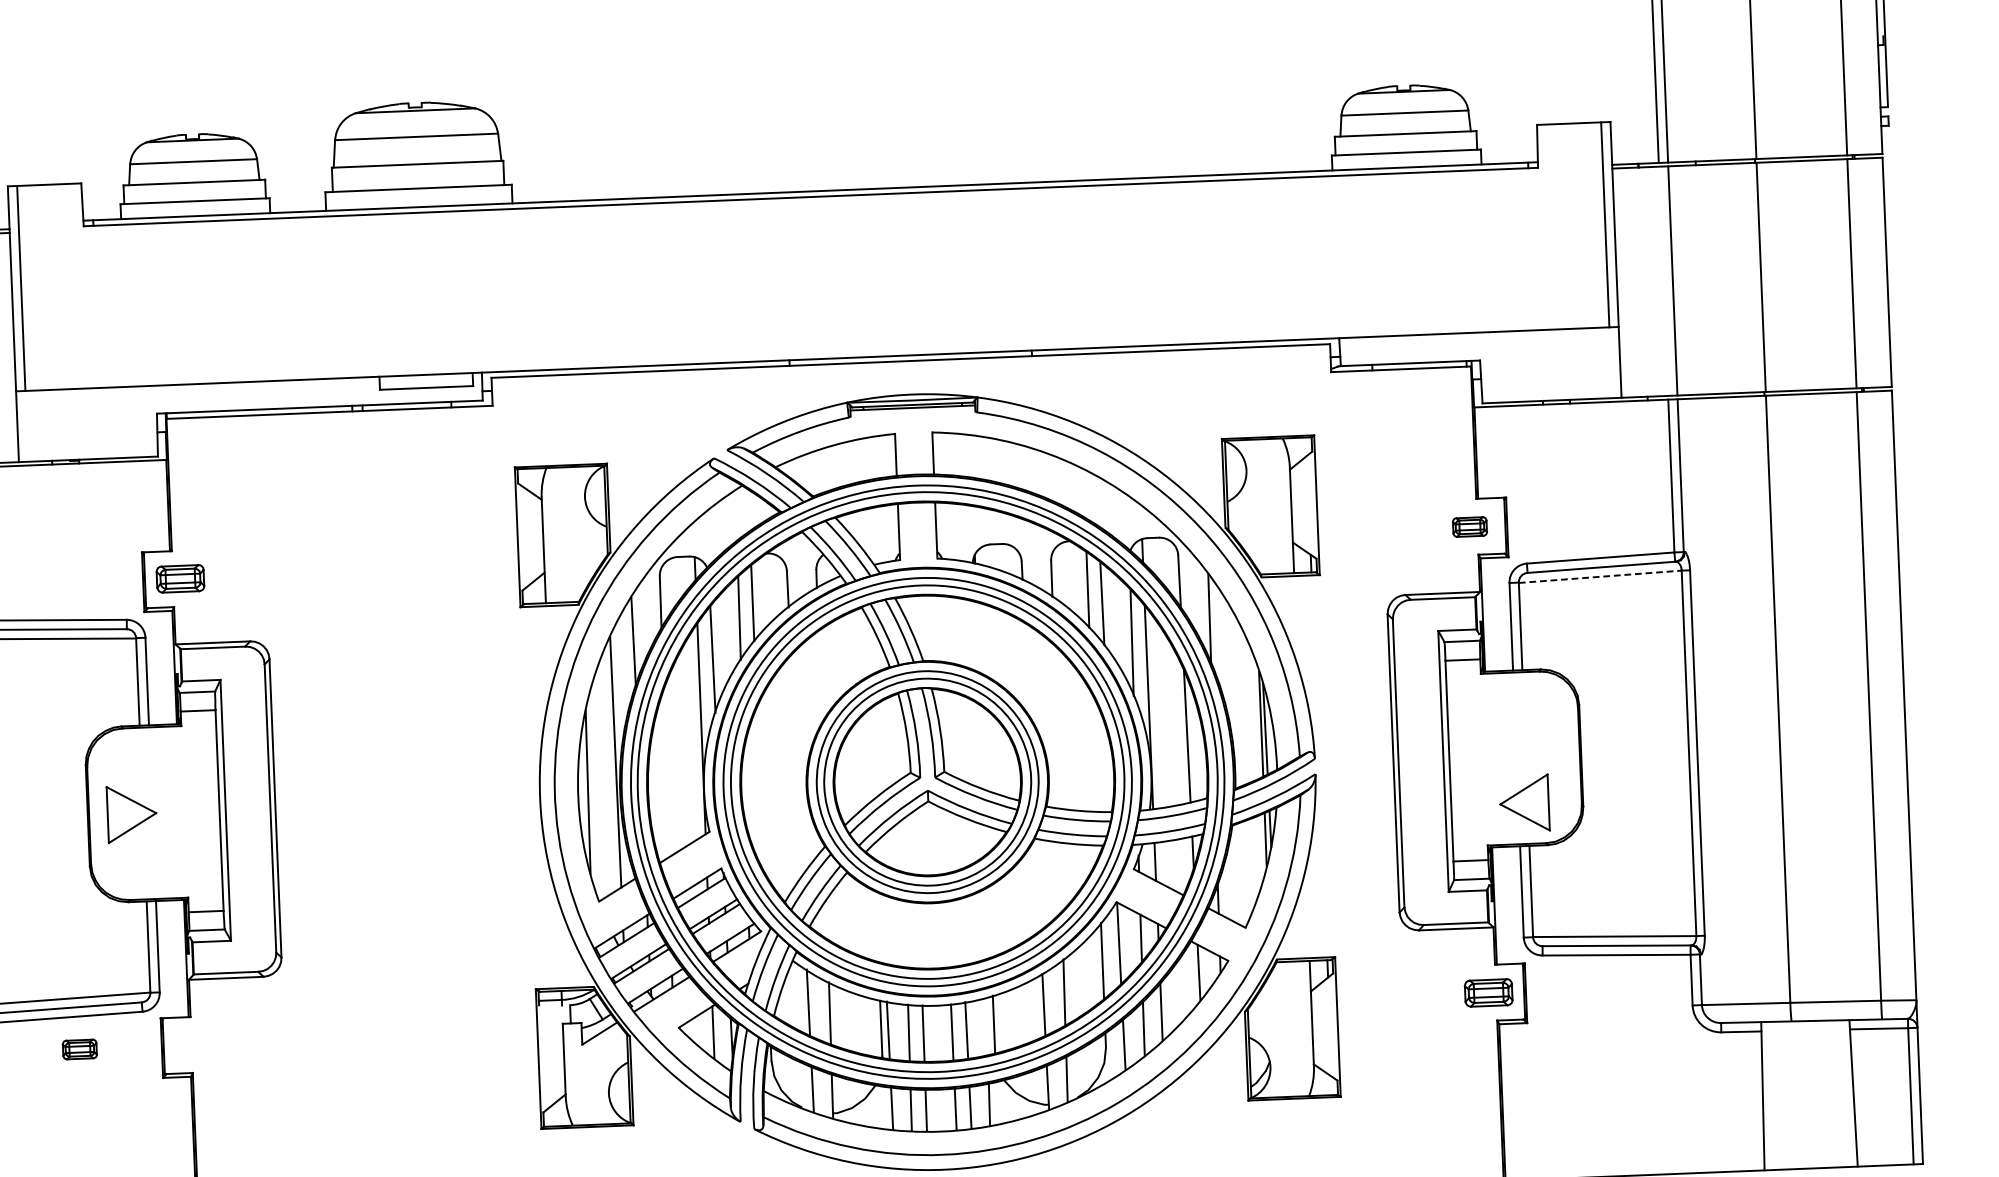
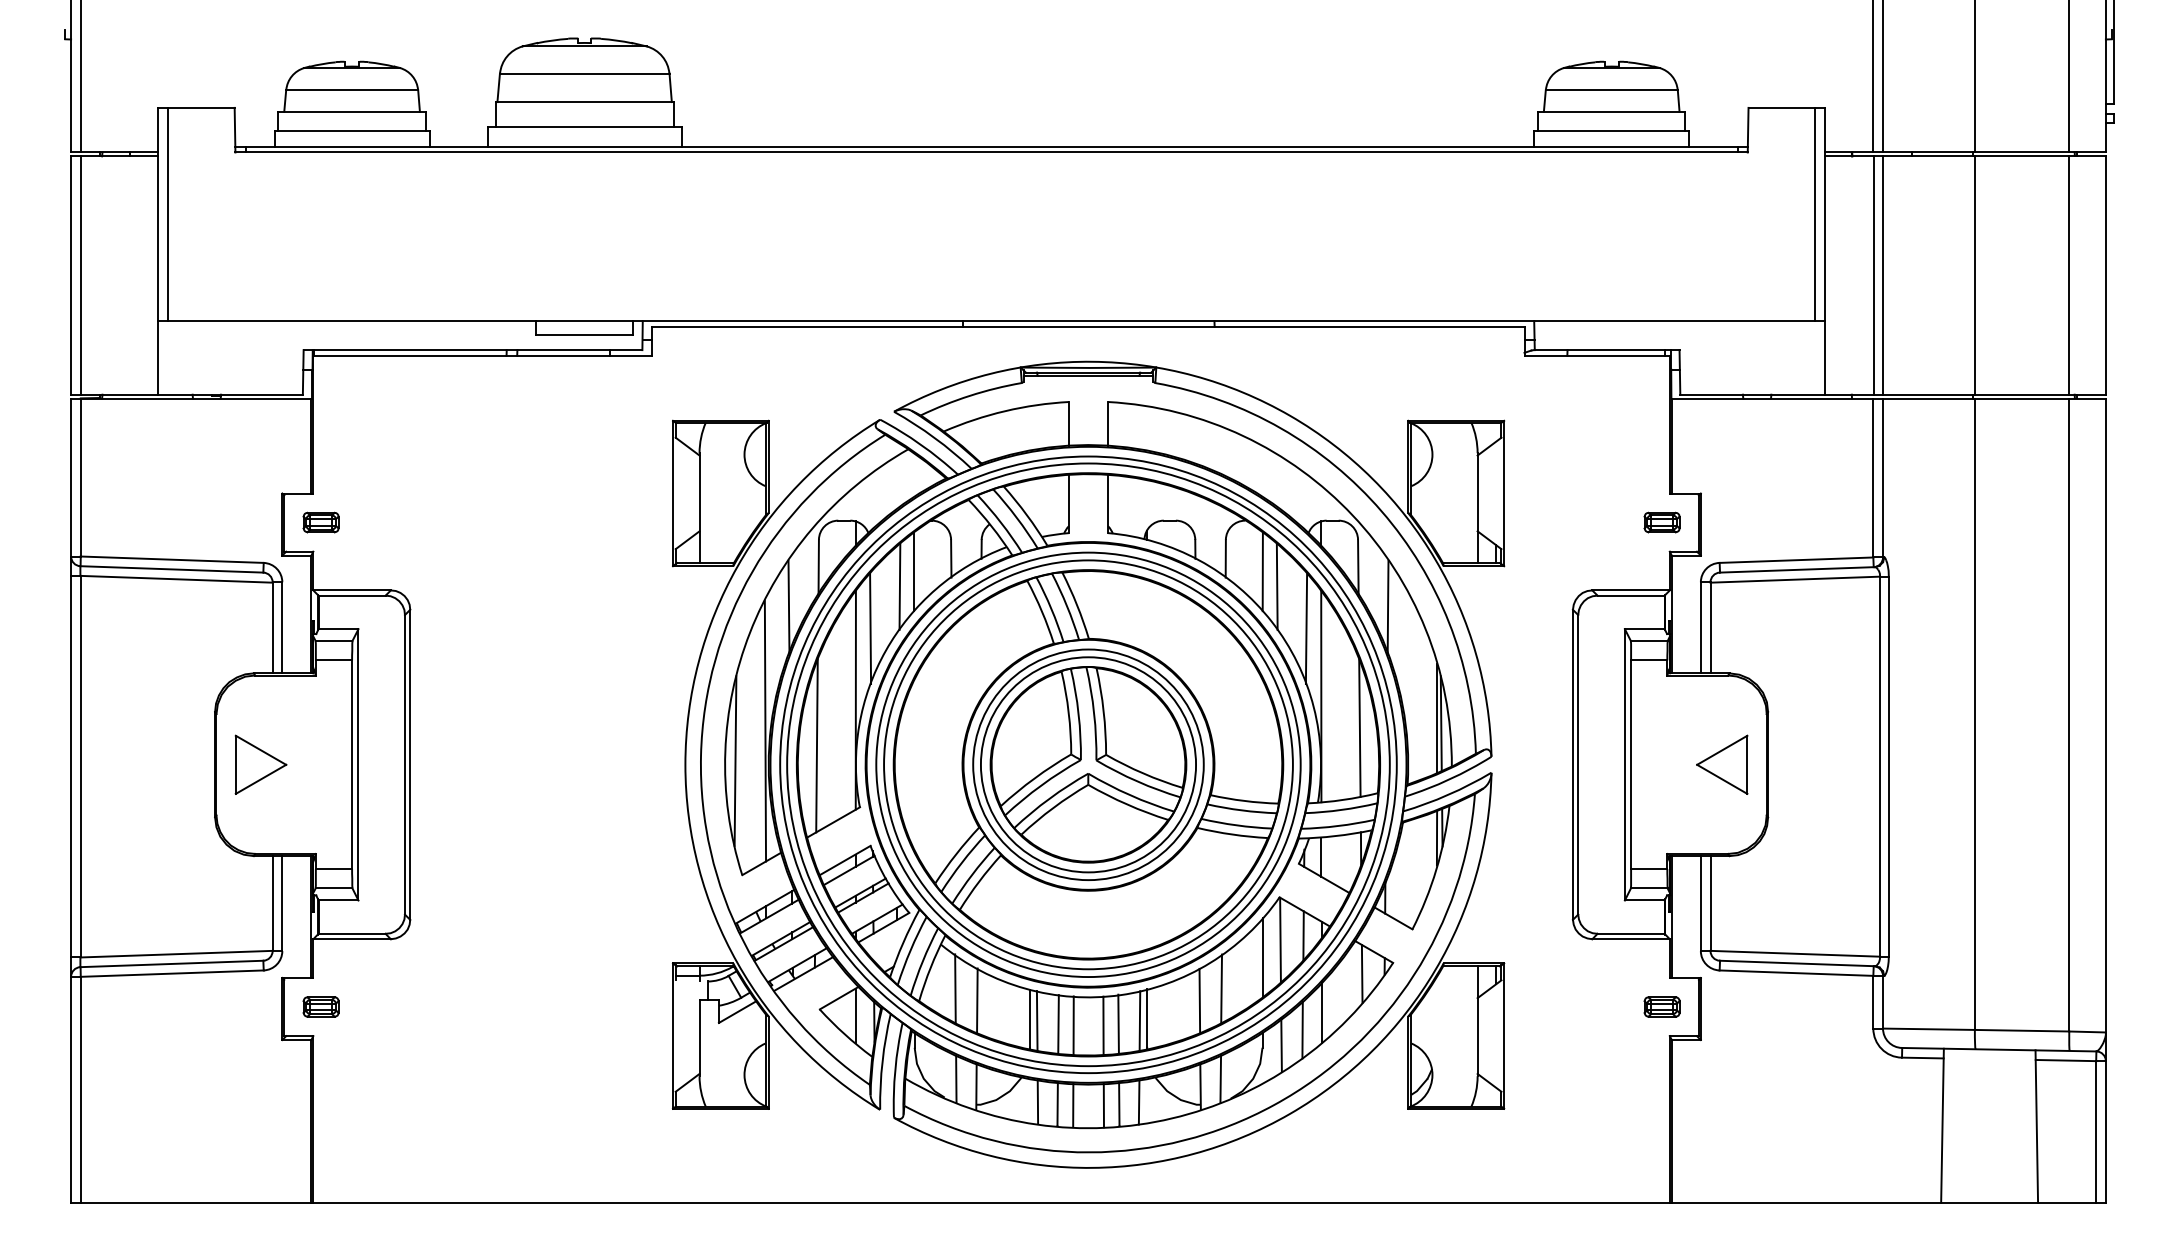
line: (1663, 281) -> (1873, 275), added
line: (1600, 576) -> (1795, 579), dashed -> solid
part: (179, 578) -> (320, 522), size x0.71
line: (665, 774) -> (816, 745), added
part: (1524, 803) -> (1722, 764), moved
part: (1488, 992) -> (1661, 1006), size x0.71
line: (986, 1026) -> (1139, 1020), added
part: (79, 1049) -> (320, 1006), moved

